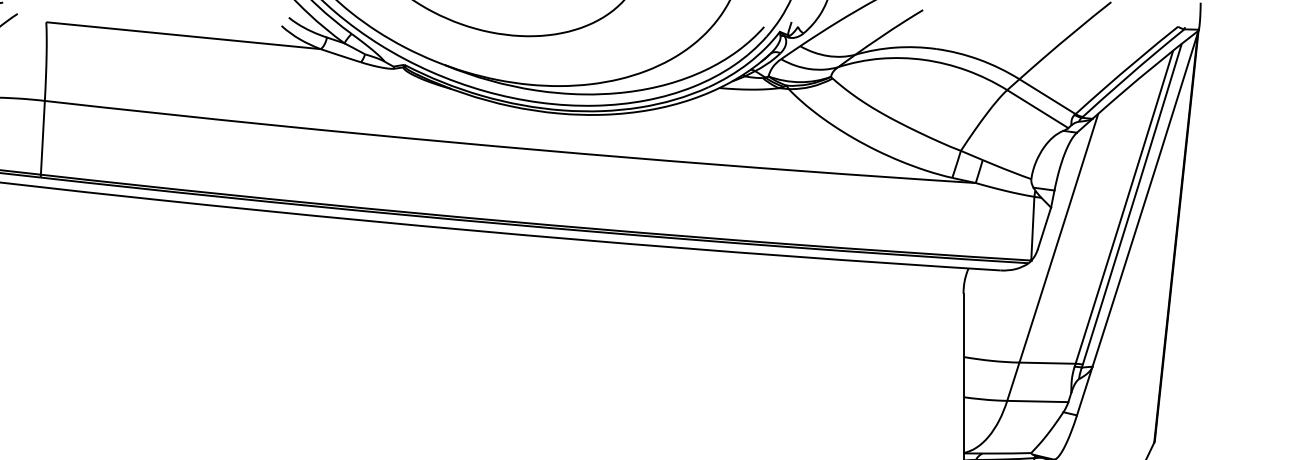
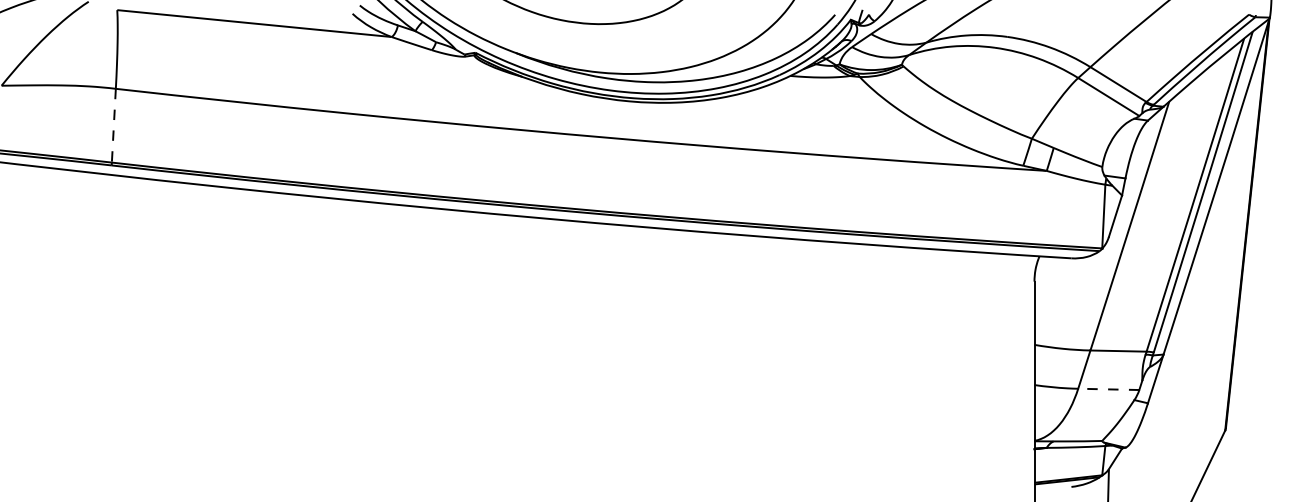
line: (42, 137) -> (113, 125), solid -> dashed
line: (1037, 401) -> (1108, 389), solid -> dashed

